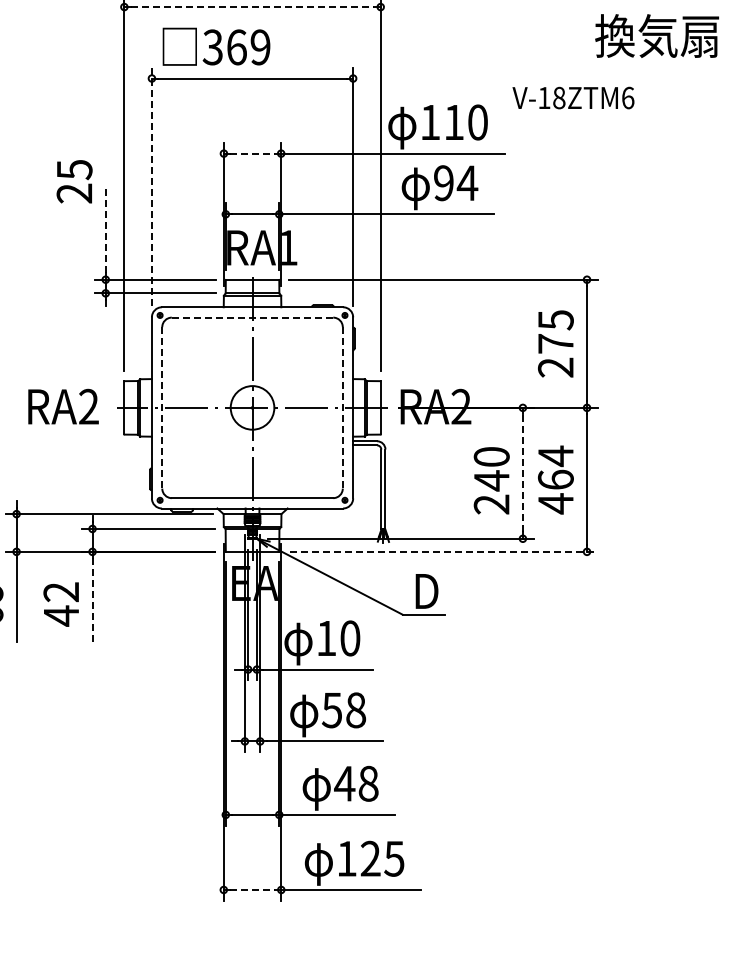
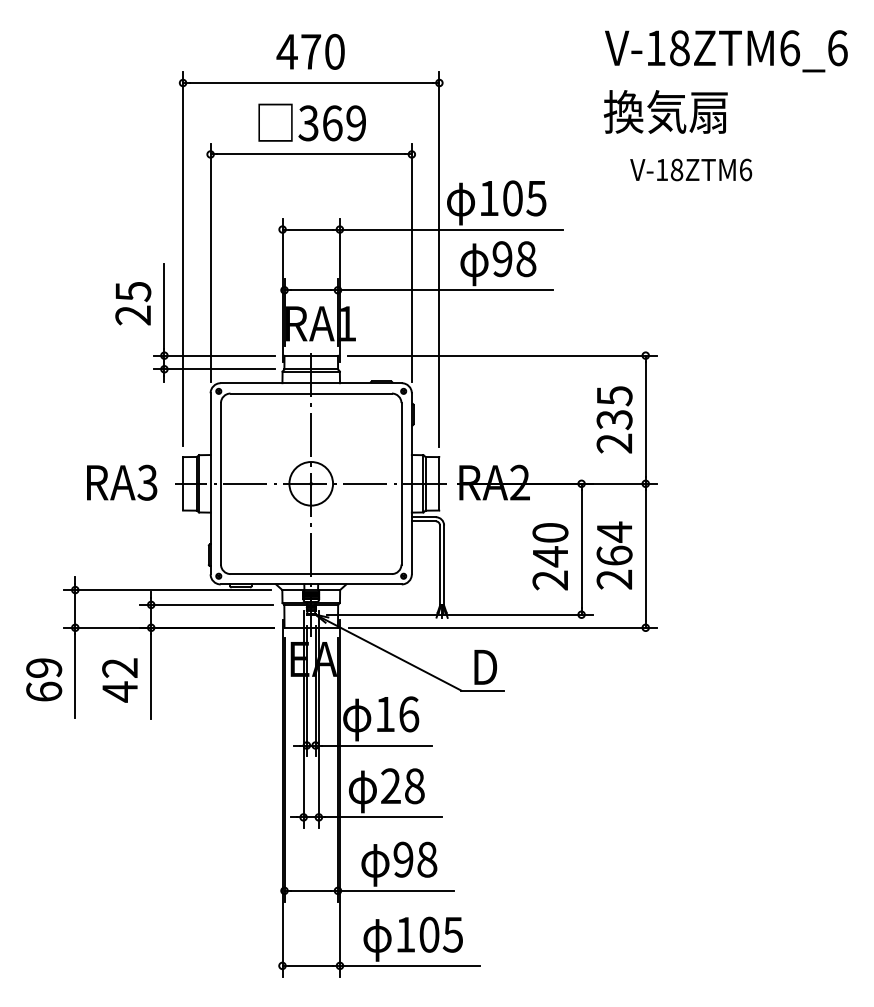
line: (252, 7) -> (311, 83), dashed -> solid
text: (656, 35) -> (665, 111), moved
text: (215, 46) -> (311, 122), moved
text: (573, 97) -> (691, 169), moved
text: (465, 122) -> (524, 198), 110 -> 105
line: (252, 153) -> (311, 229), dashed -> solid
text: (74, 181) -> (133, 303), moved
text: (466, 183) -> (525, 259), 94 -> 98
line: (151, 186) -> (210, 262), dashed -> solid
line: (105, 230) -> (164, 306), dashed -> solid
line: (252, 317) -> (311, 393), dashed -> solid
text: (555, 343) -> (614, 419), 275 -> 235
text: (88, 406) -> (147, 482), RA2 -> RA3
line: (161, 407) -> (220, 483), dashed -> solid
line: (342, 407) -> (401, 483), dashed -> solid
line: (522, 473) -> (581, 549), dashed -> solid
text: (555, 503) -> (614, 579), 464 -> 264
line: (443, 551) -> (502, 627), dashed -> solid
line: (92, 601) -> (151, 677), dashed -> solid
text: (350, 638) -> (409, 714), 10 -> 16
text: (331, 710) -> (390, 786), 58 -> 28
text: (344, 783) -> (403, 859), 48 -> 98
text: (370, 858) -> (429, 934), 125 -> 105
line: (252, 889) -> (311, 965), dashed -> solid

